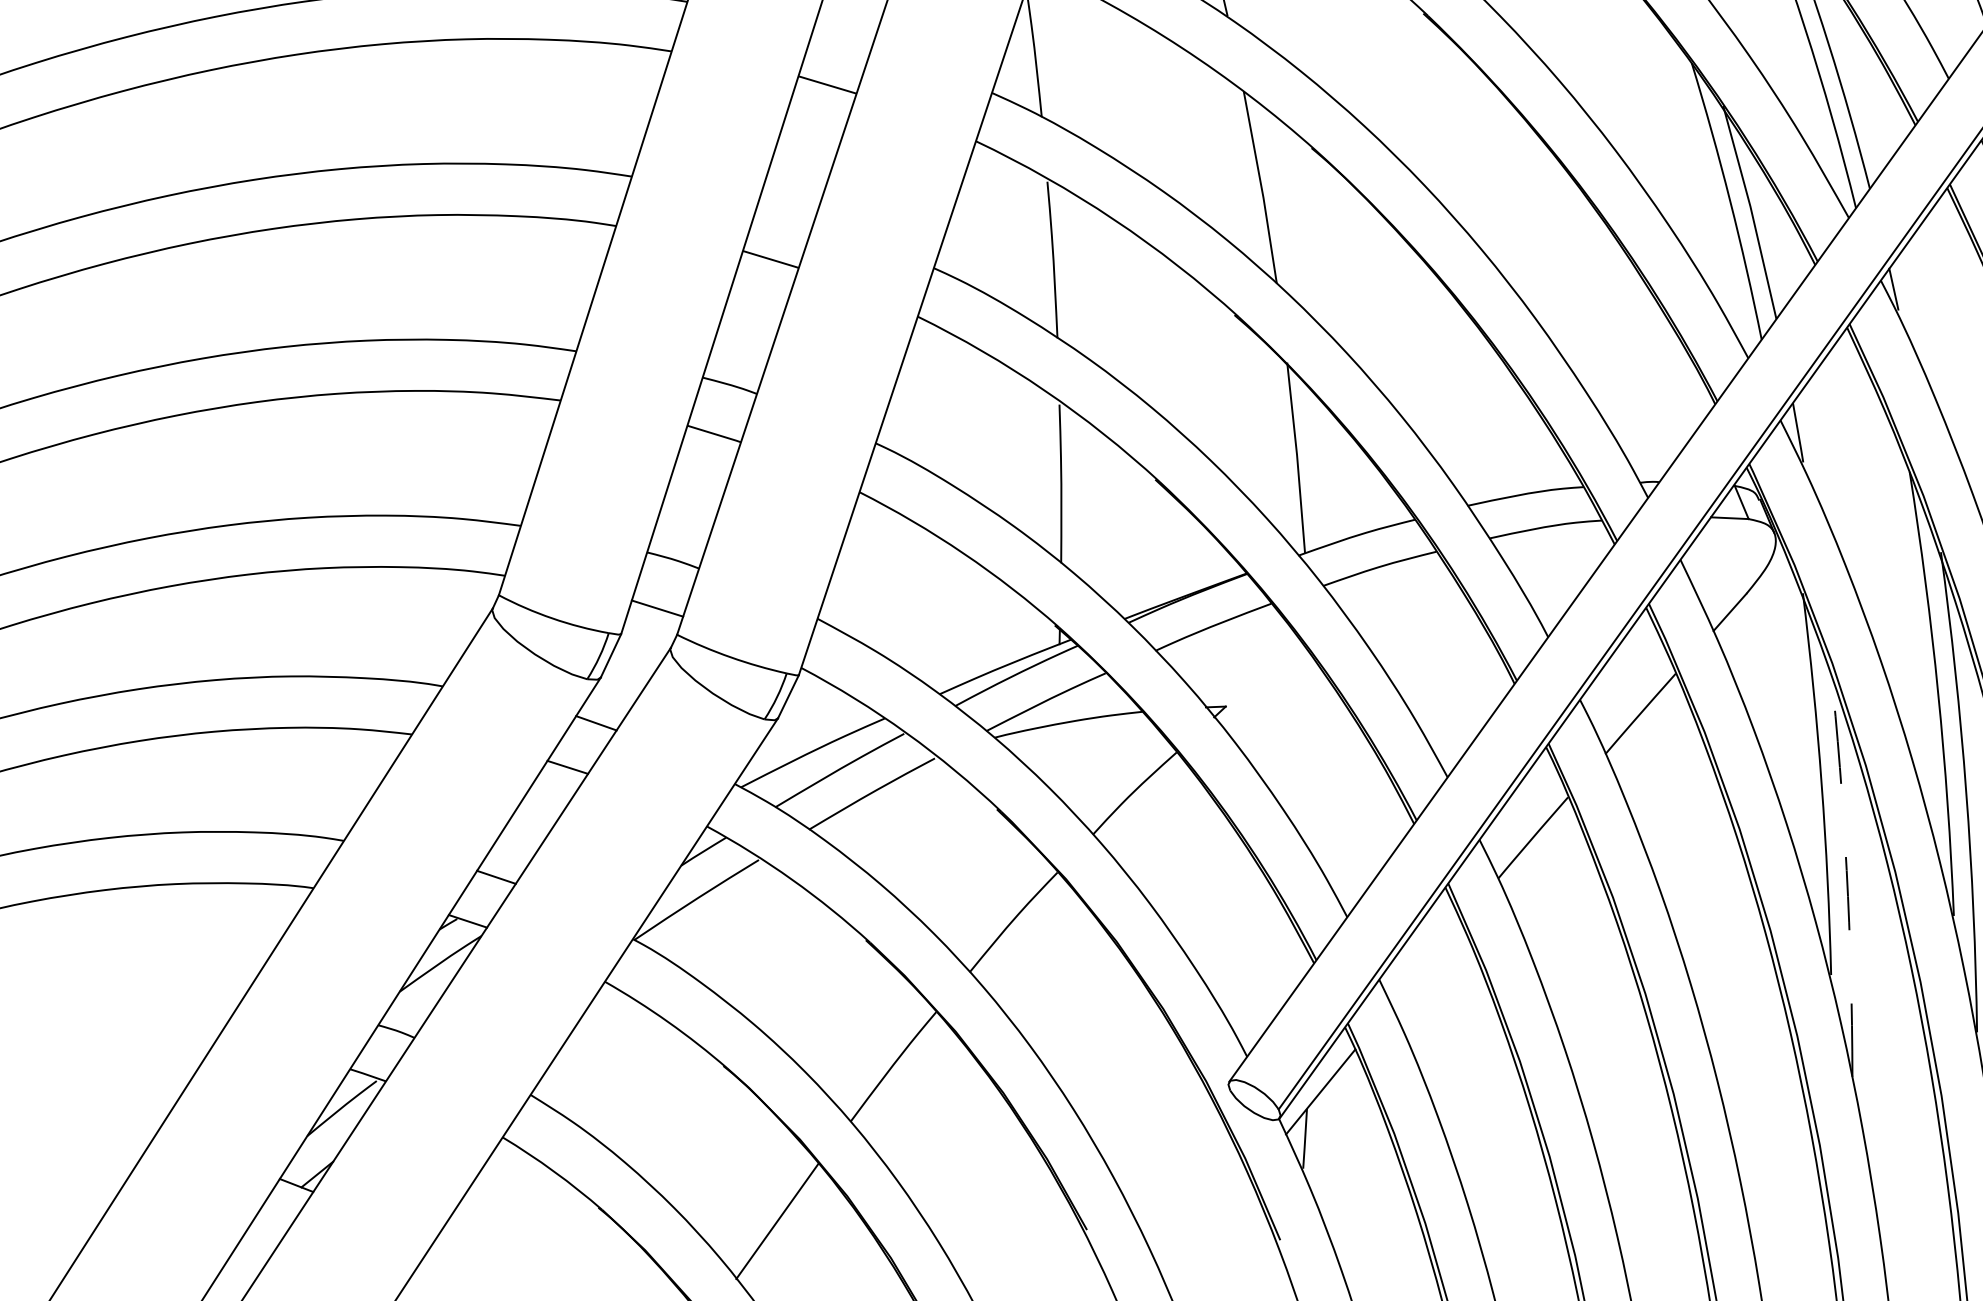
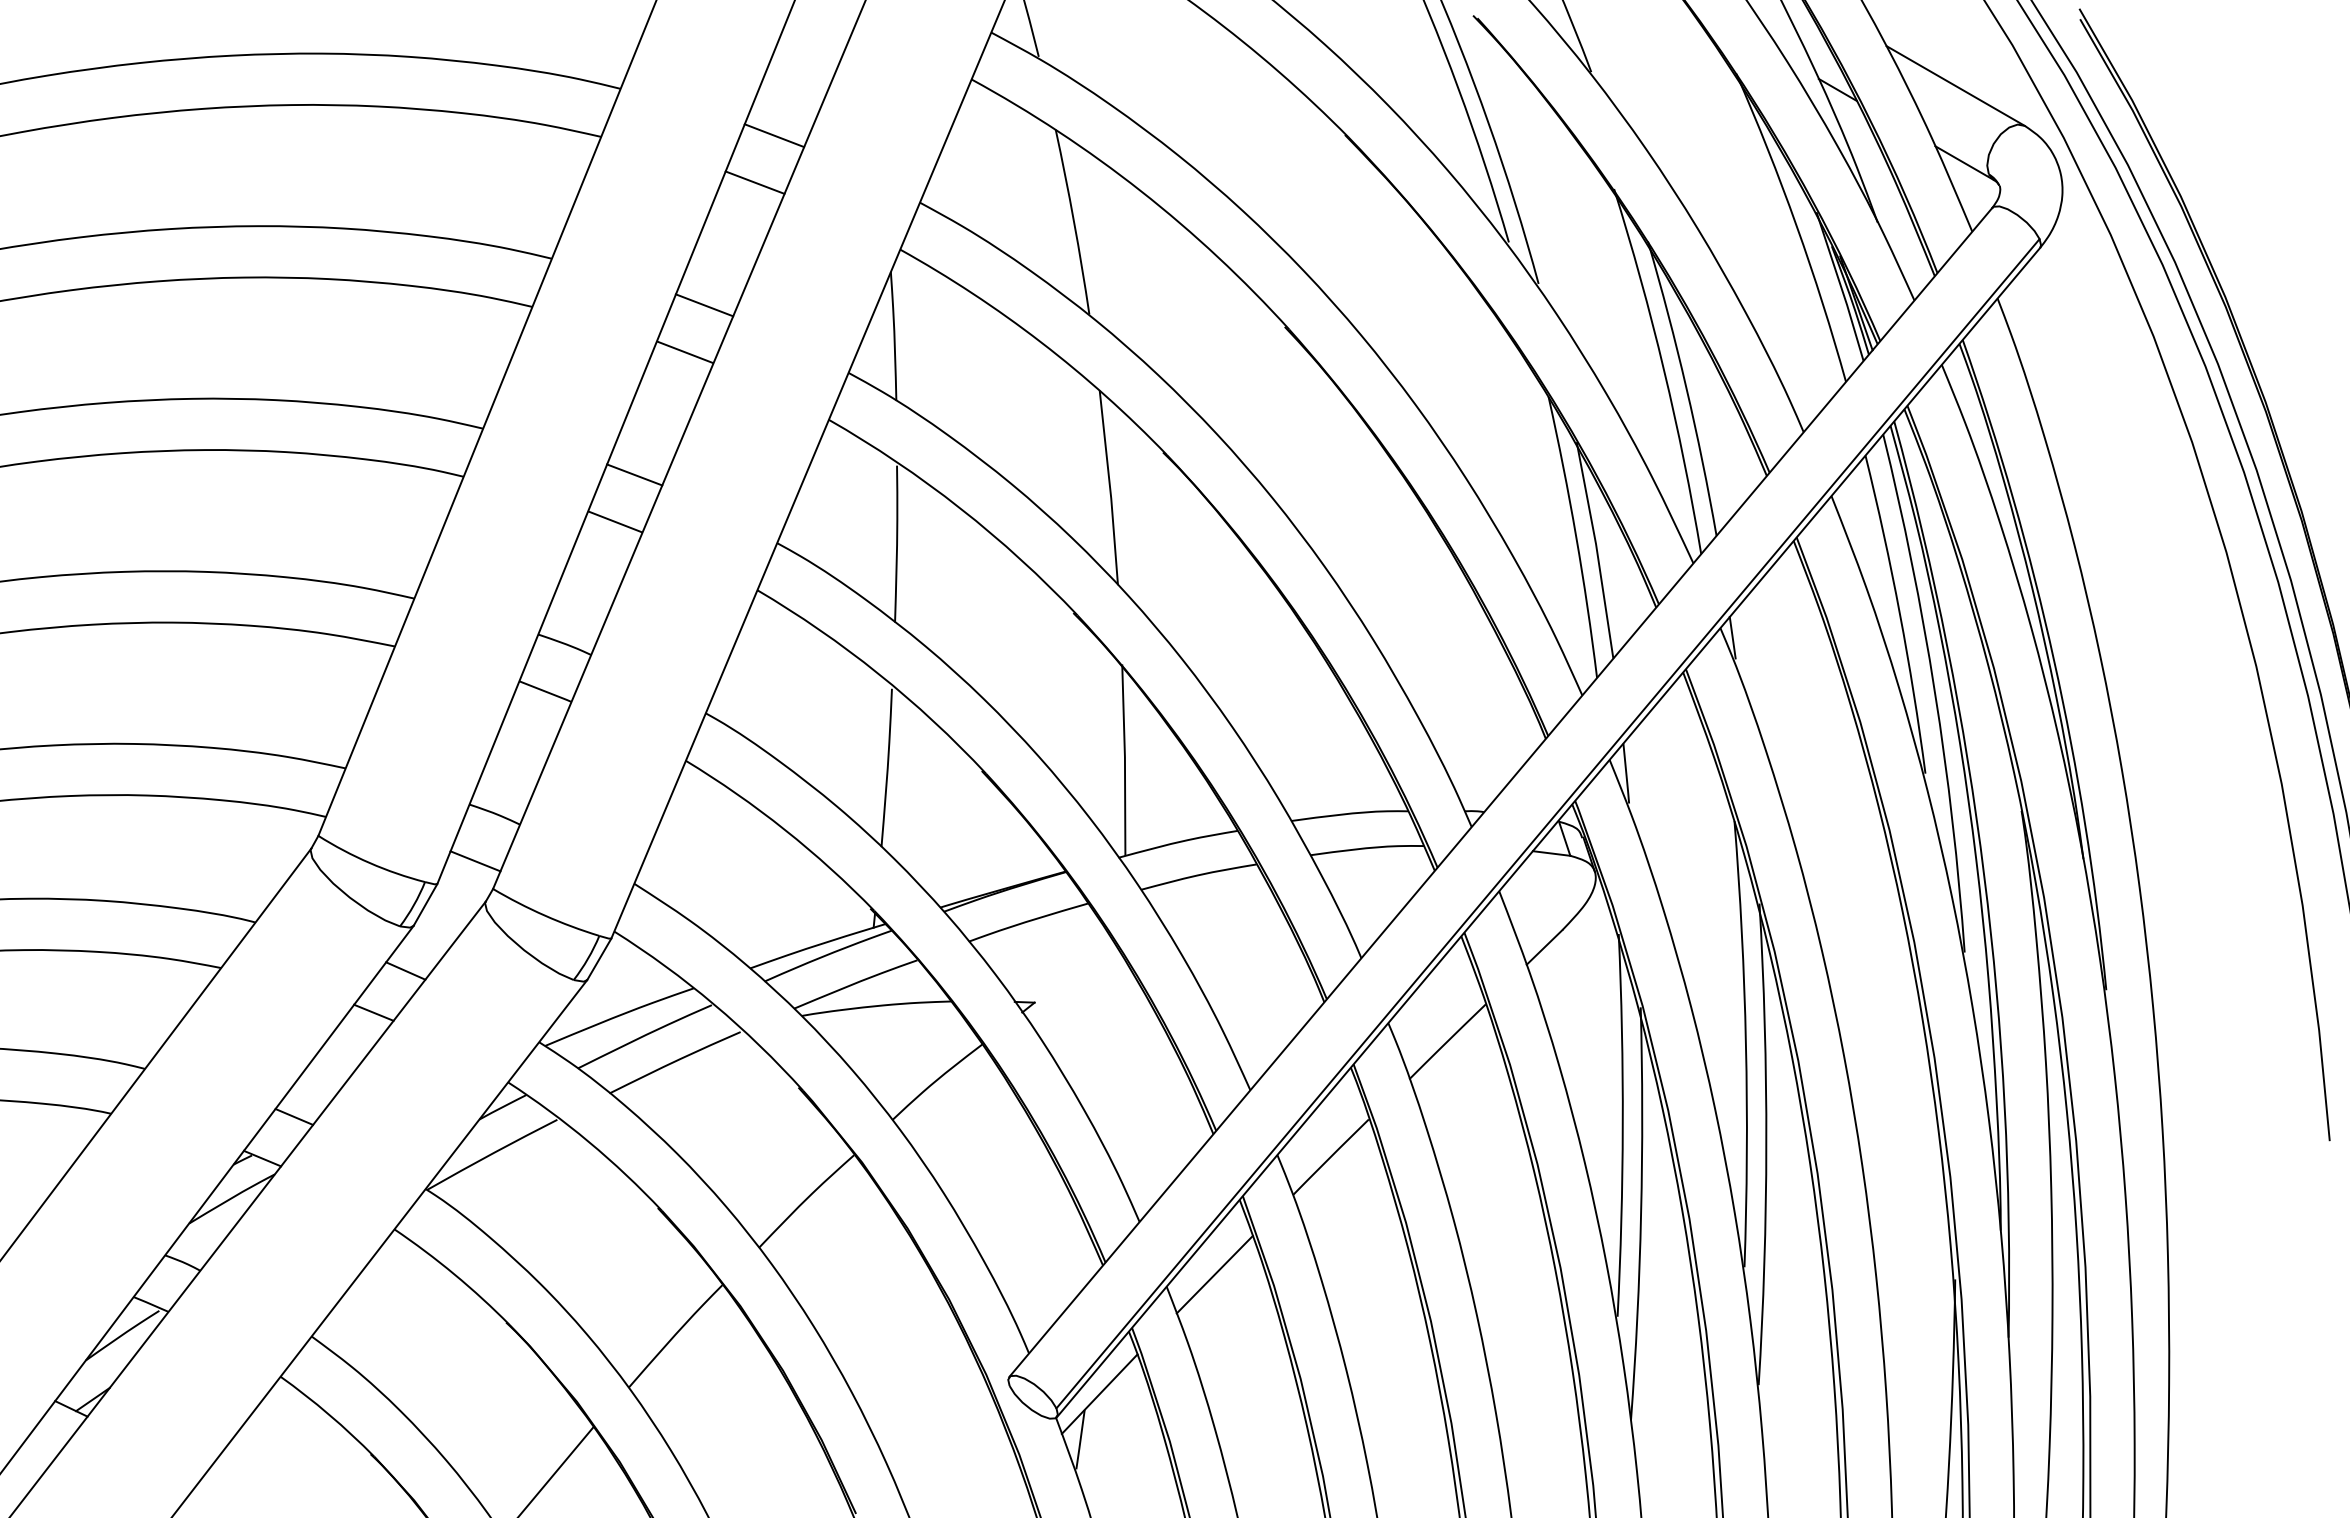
line: (843, 36) -> (704, 305), added
line: (786, 210) -> (634, 474), added
arc: (1847, 870) -> (1641, 1213), dashed -> solid
line: (1426, 963) -> (1214, 1274), added

